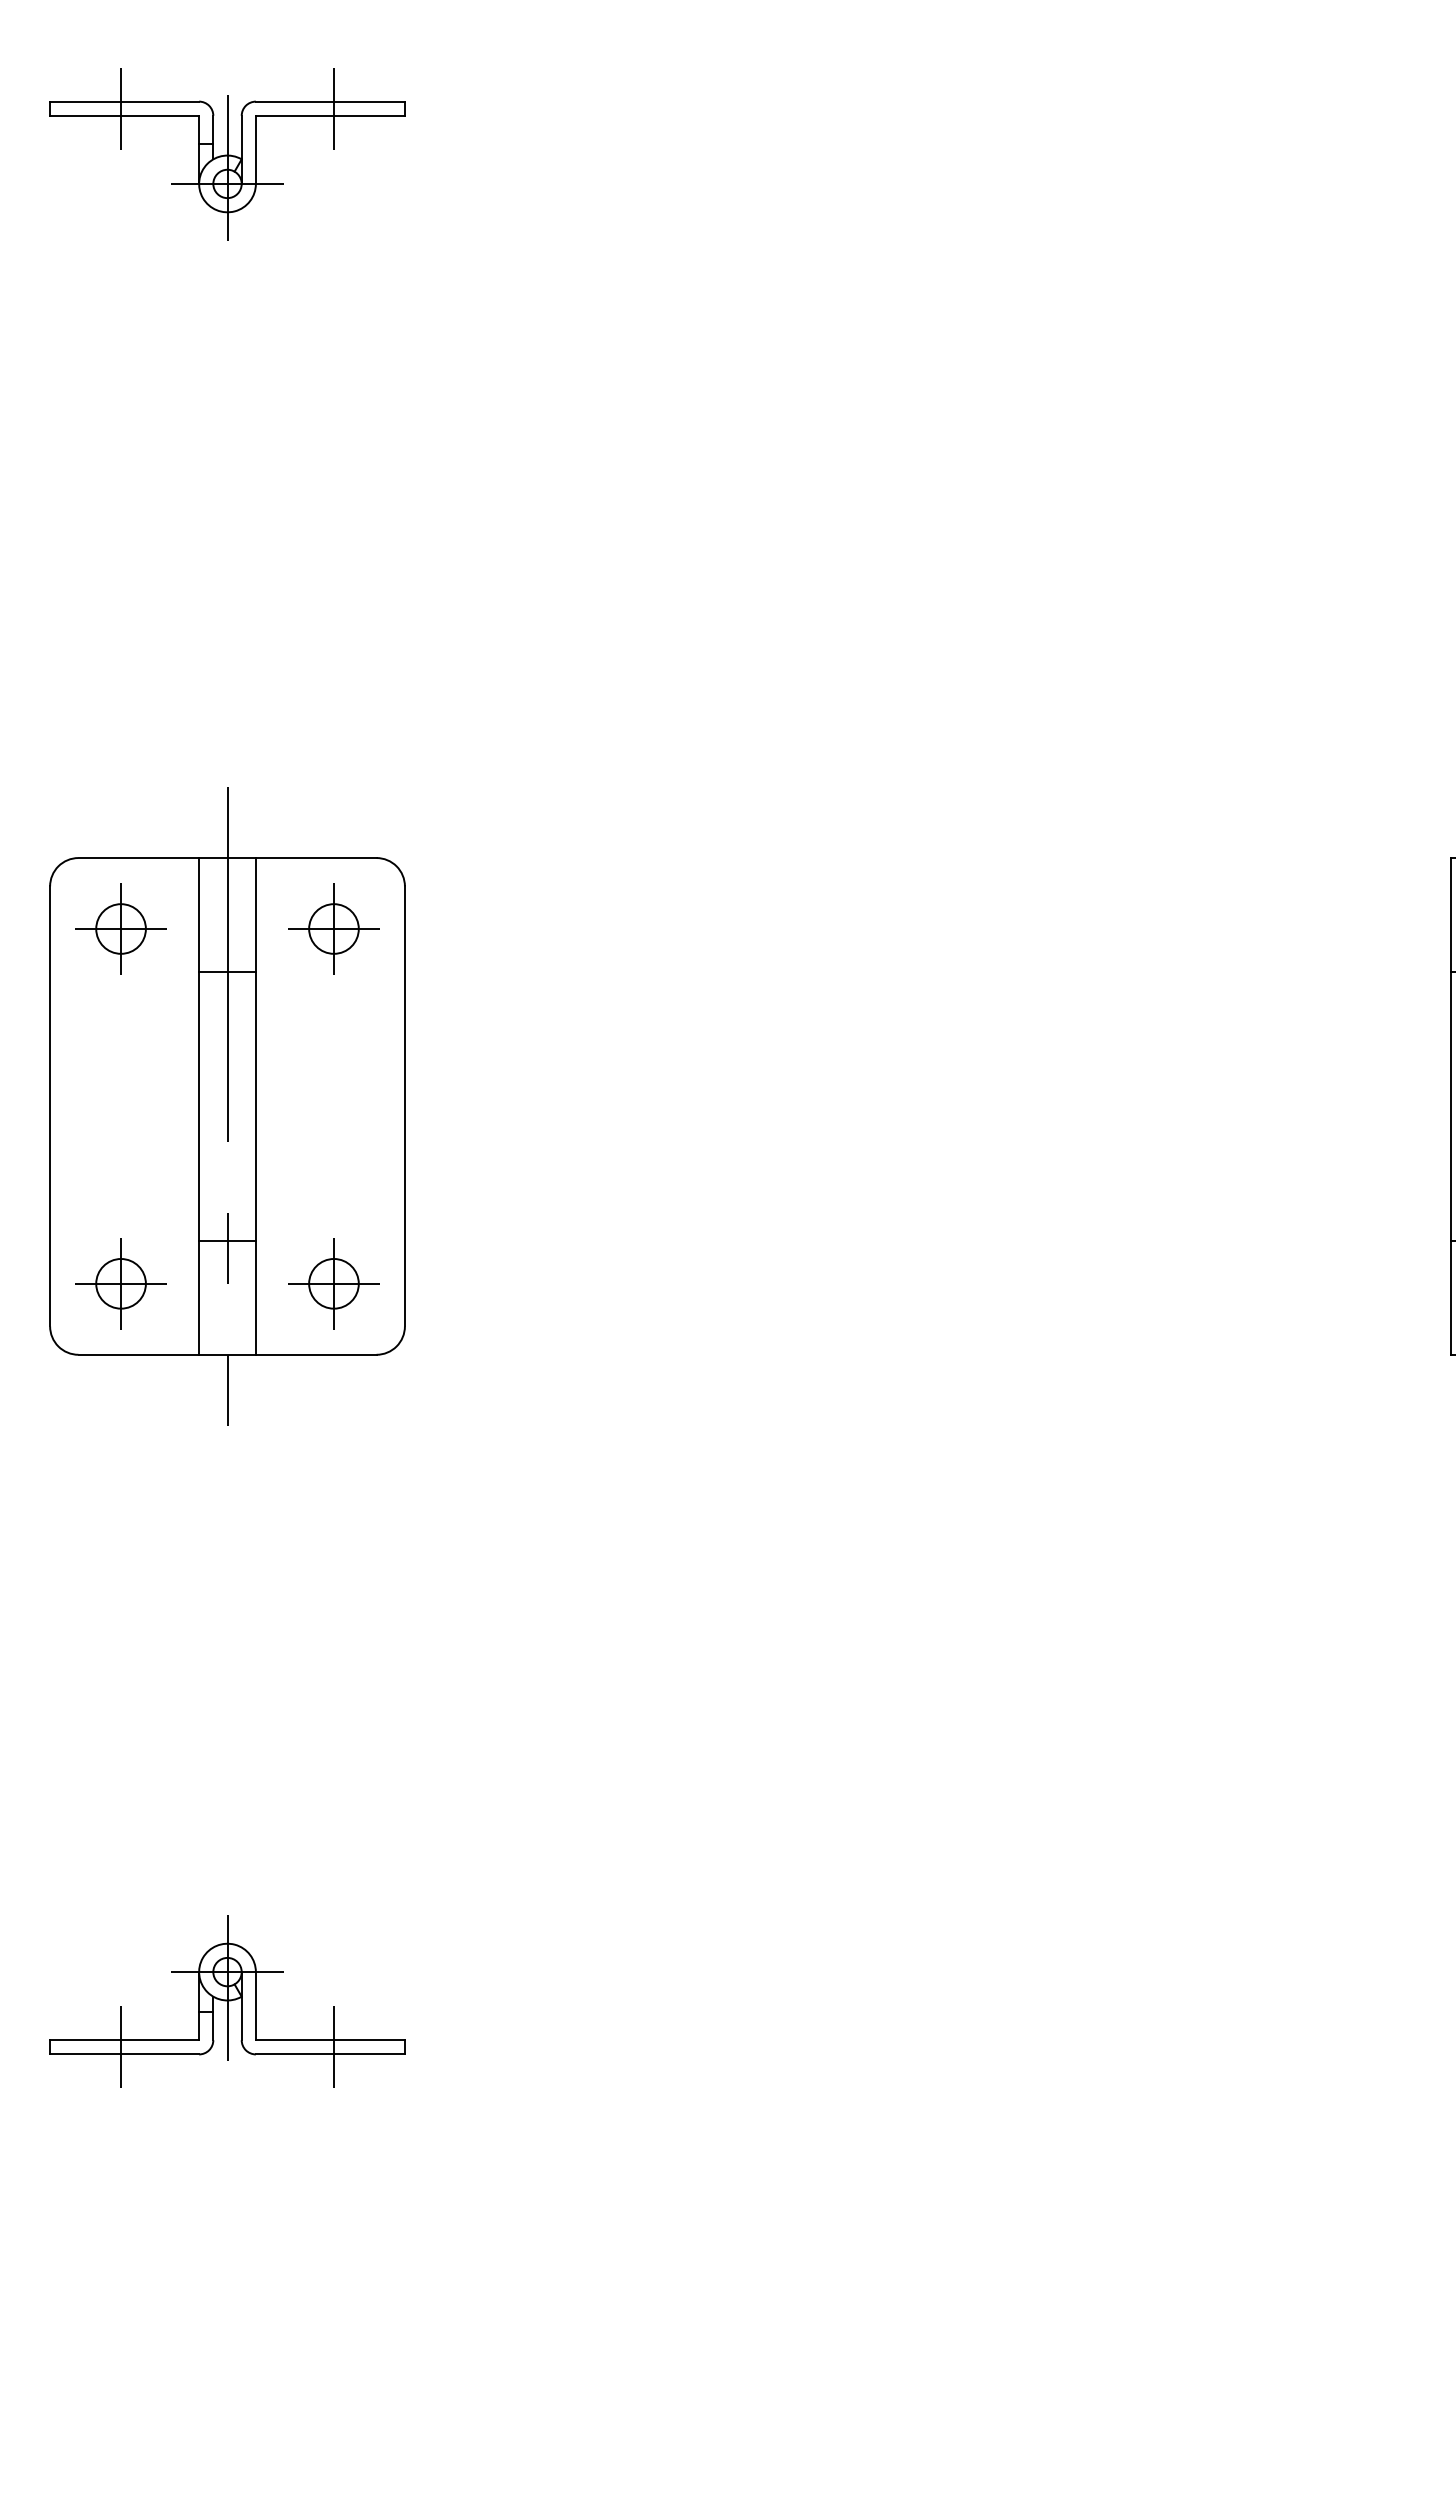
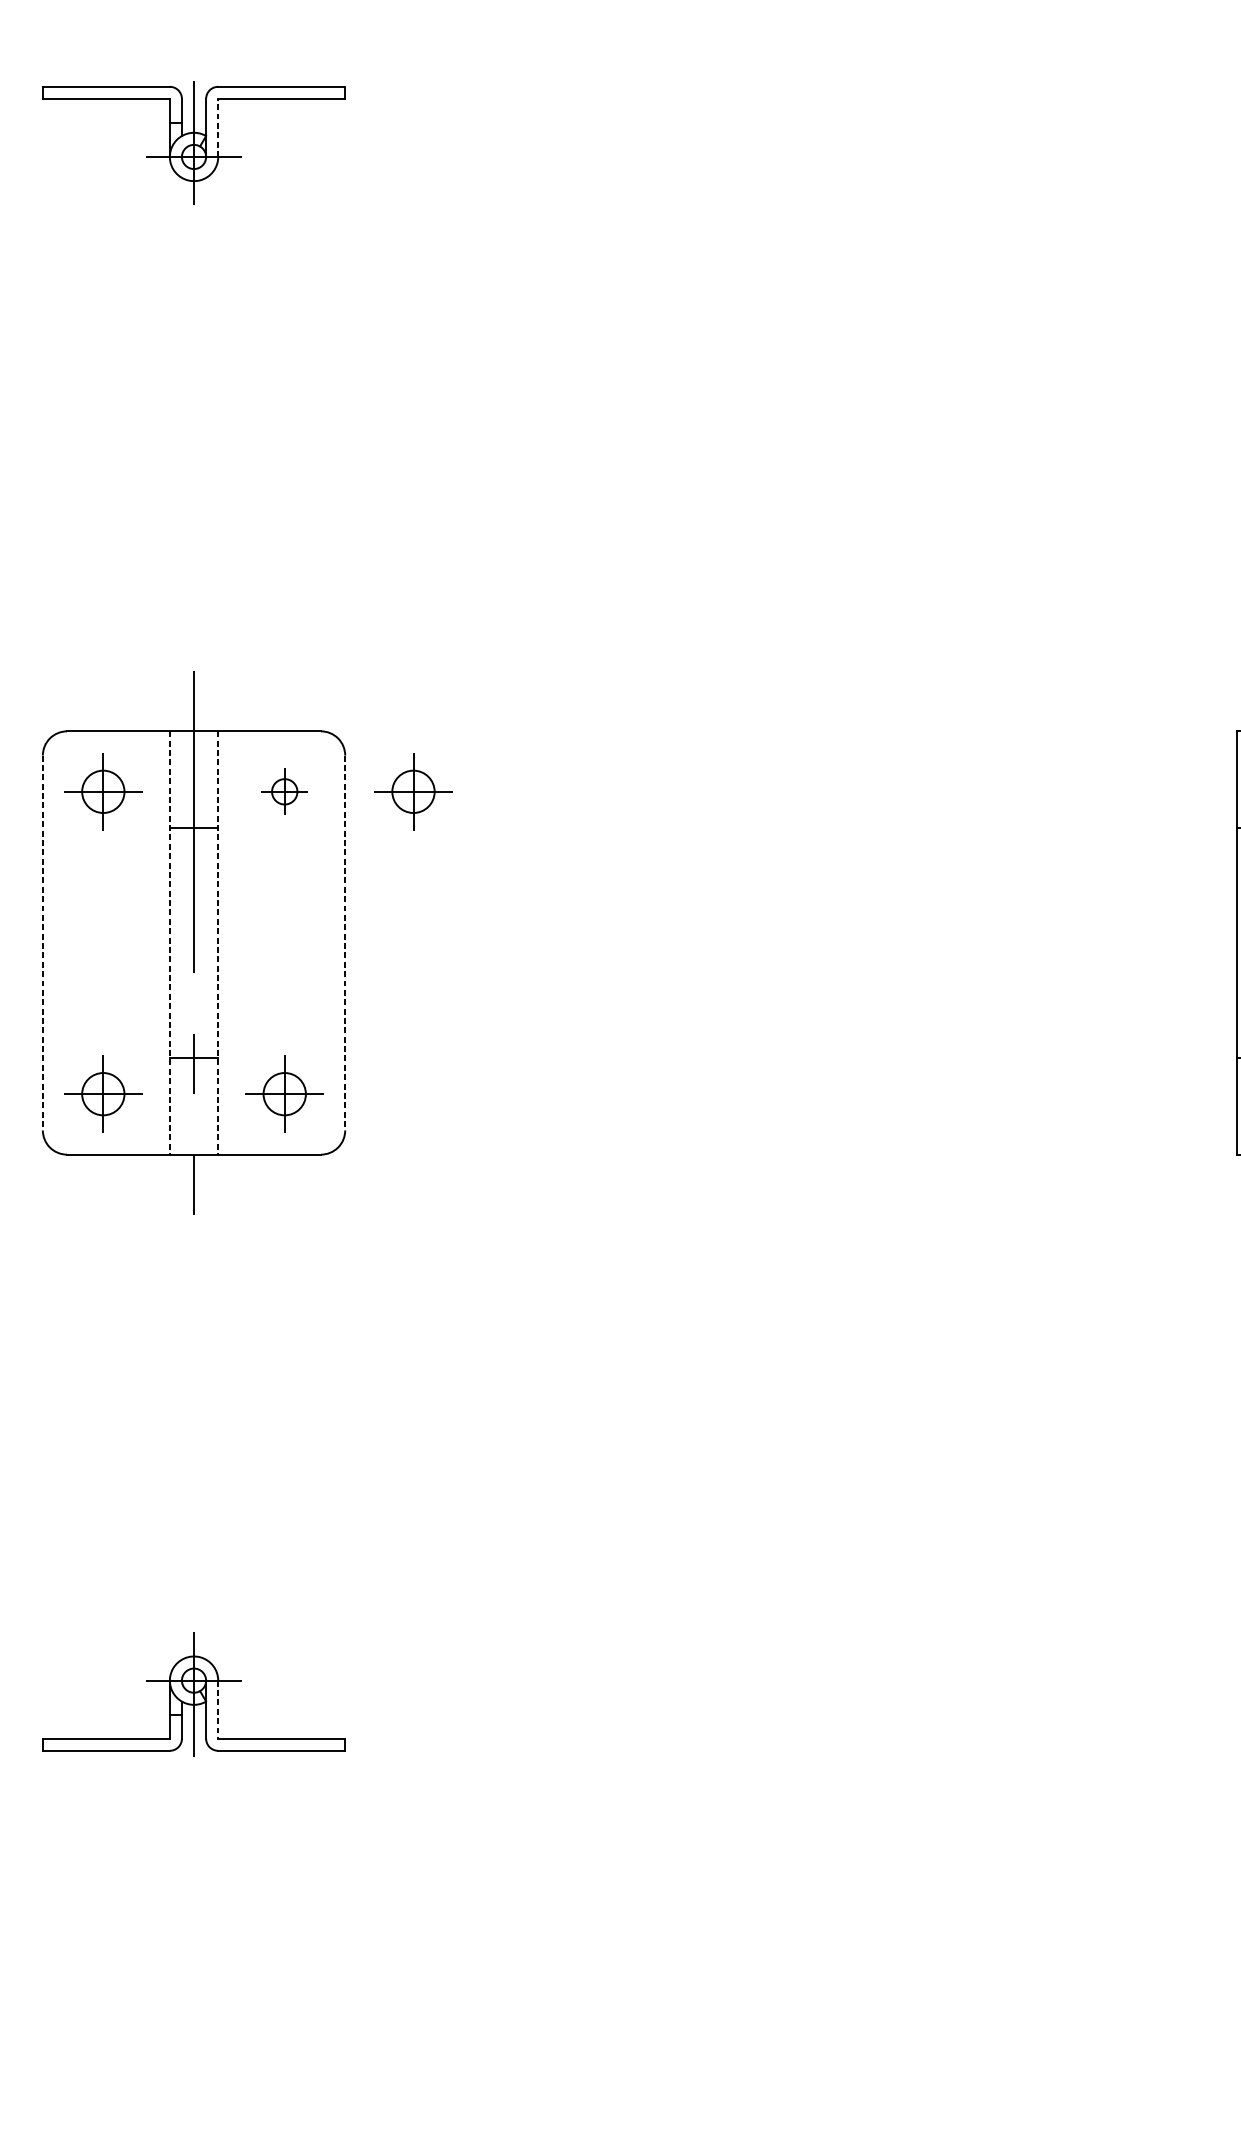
line: (121, 108) -> (103, 92), removed
line: (333, 108) -> (284, 92), removed
line: (255, 149) -> (217, 127), solid -> dashed
part: (333, 928) -> (284, 791), size x0.6
part: (484, 928) -> (413, 791), added
line: (50, 1106) -> (43, 943), solid -> dashed
line: (199, 1106) -> (170, 943), solid -> dashed
line: (255, 1106) -> (217, 943), solid -> dashed
line: (404, 1106) -> (344, 943), solid -> dashed
line: (255, 2006) -> (217, 1709), solid -> dashed
line: (121, 2047) -> (103, 1744), removed
line: (333, 2047) -> (284, 1744), removed

